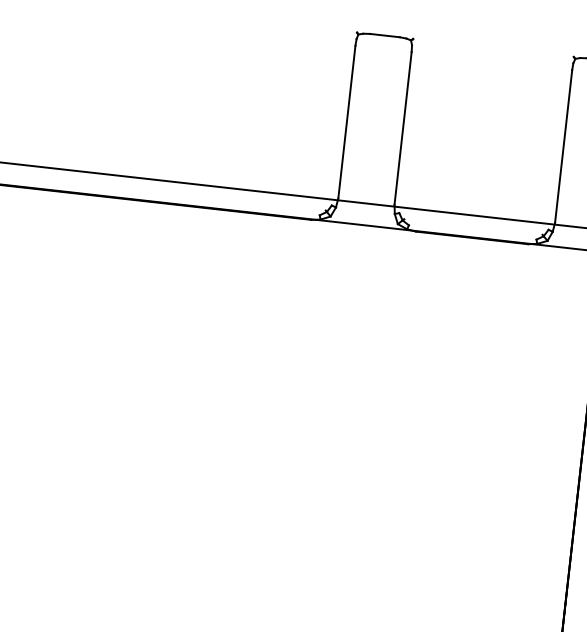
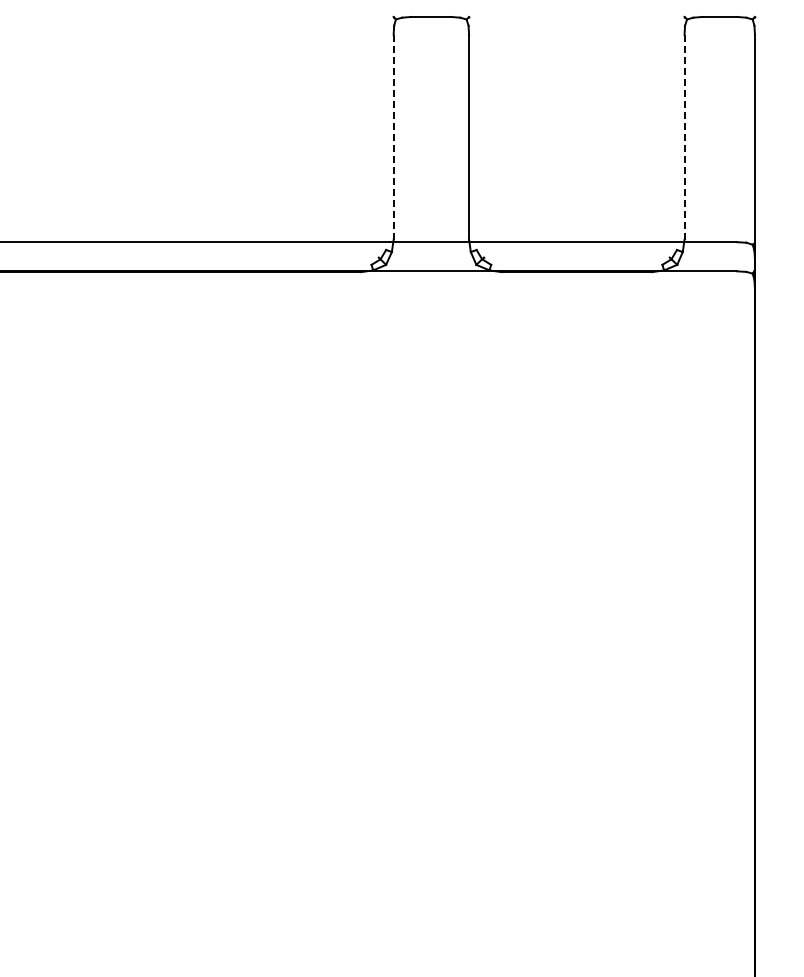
line: (346, 122) -> (393, 137), solid -> dashed
line: (563, 145) -> (684, 136), solid -> dashed

